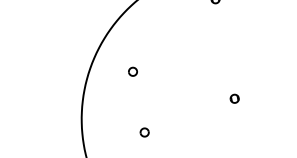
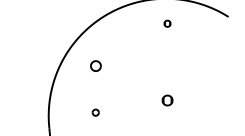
part: (132, 71) -> (95, 65), size x1.6
part: (234, 98) -> (167, 100), size x1.6

